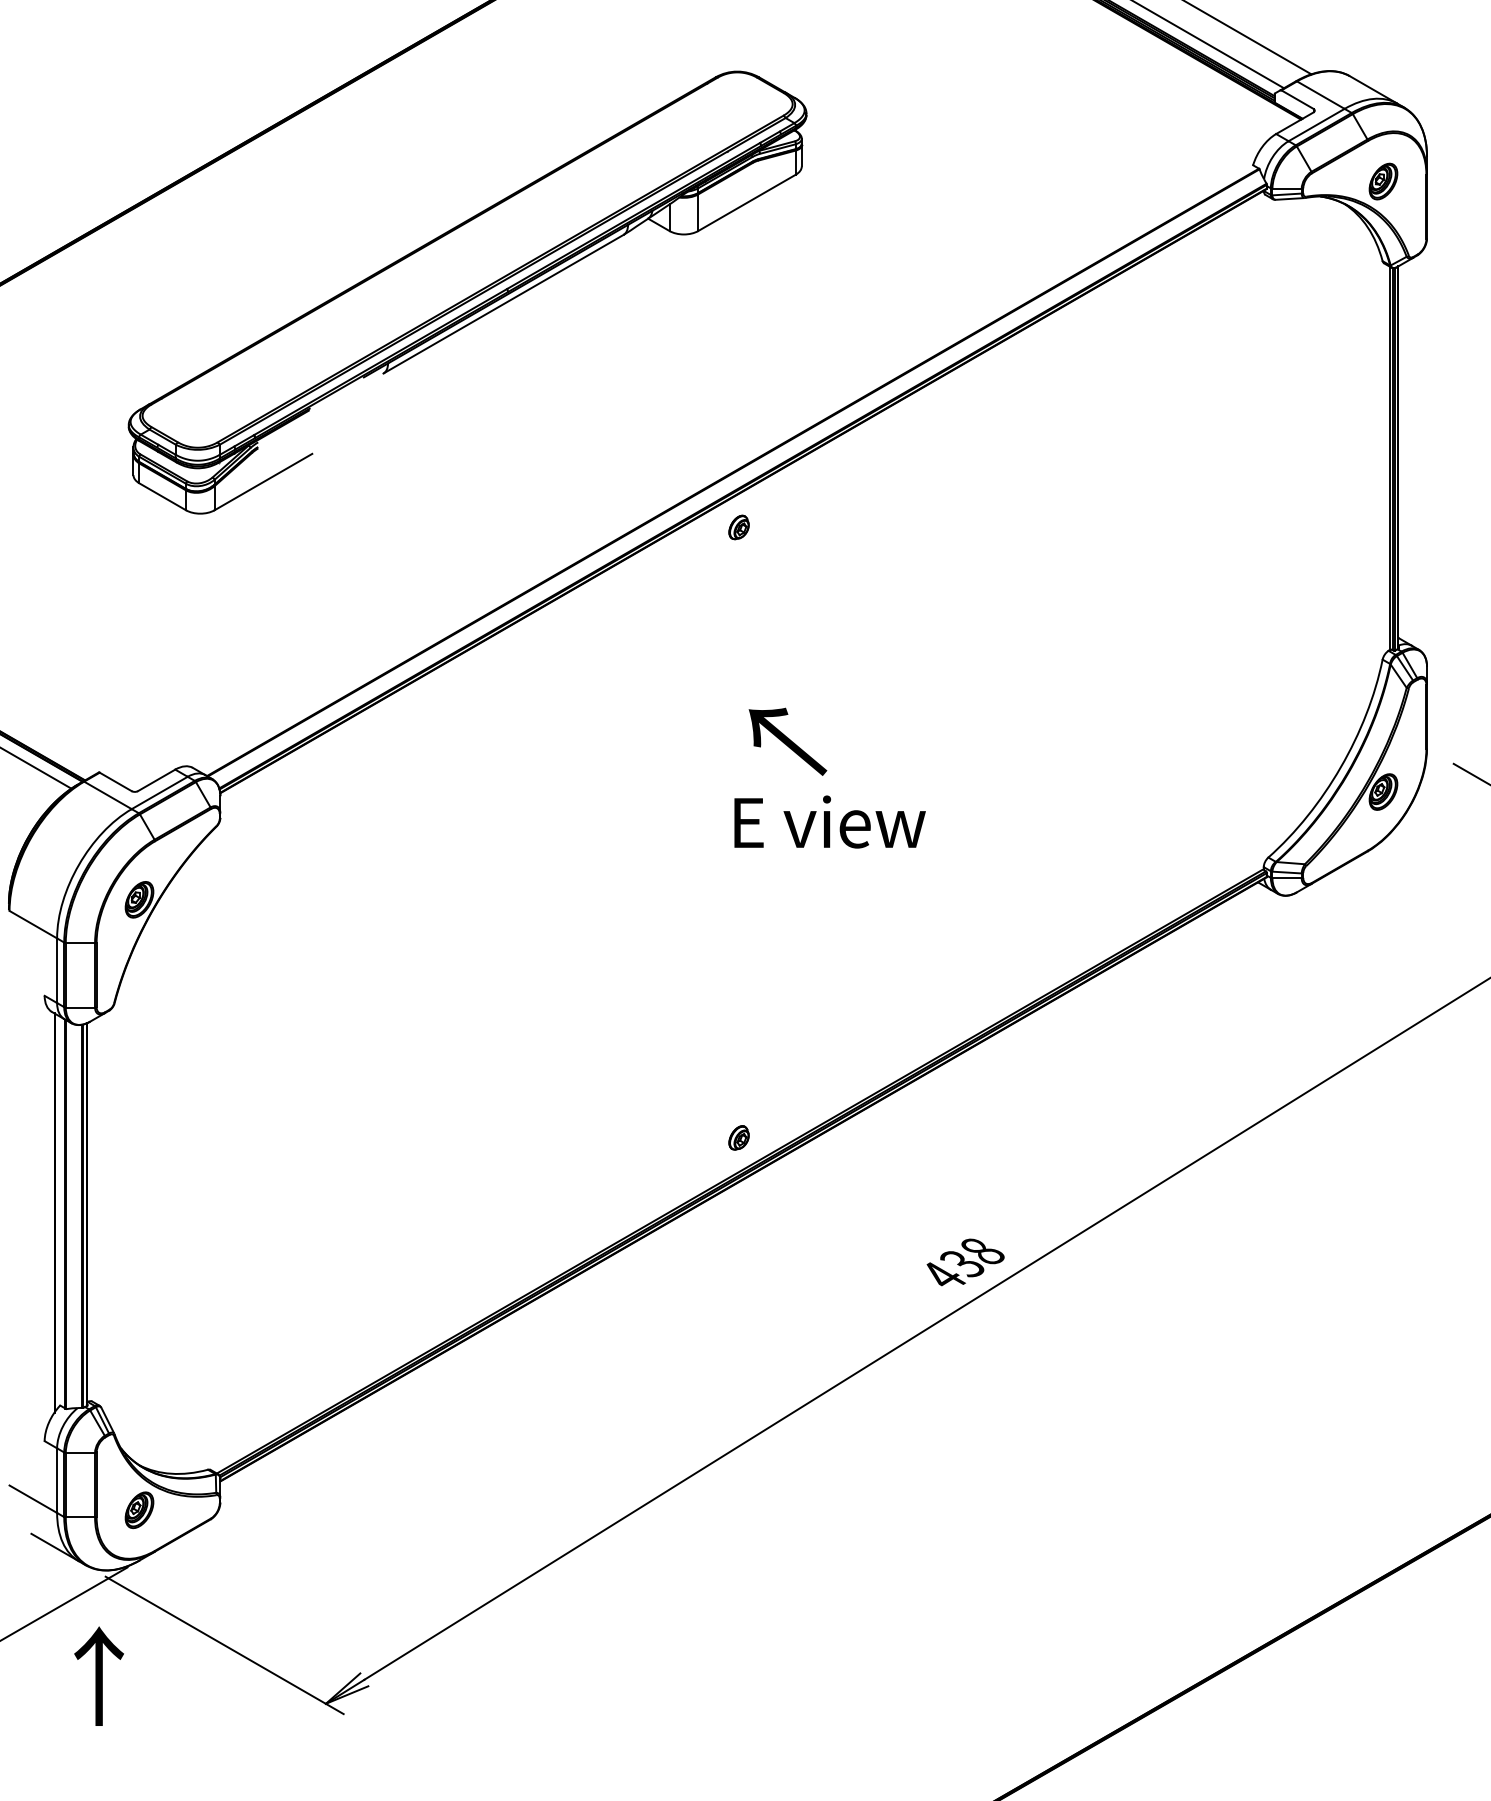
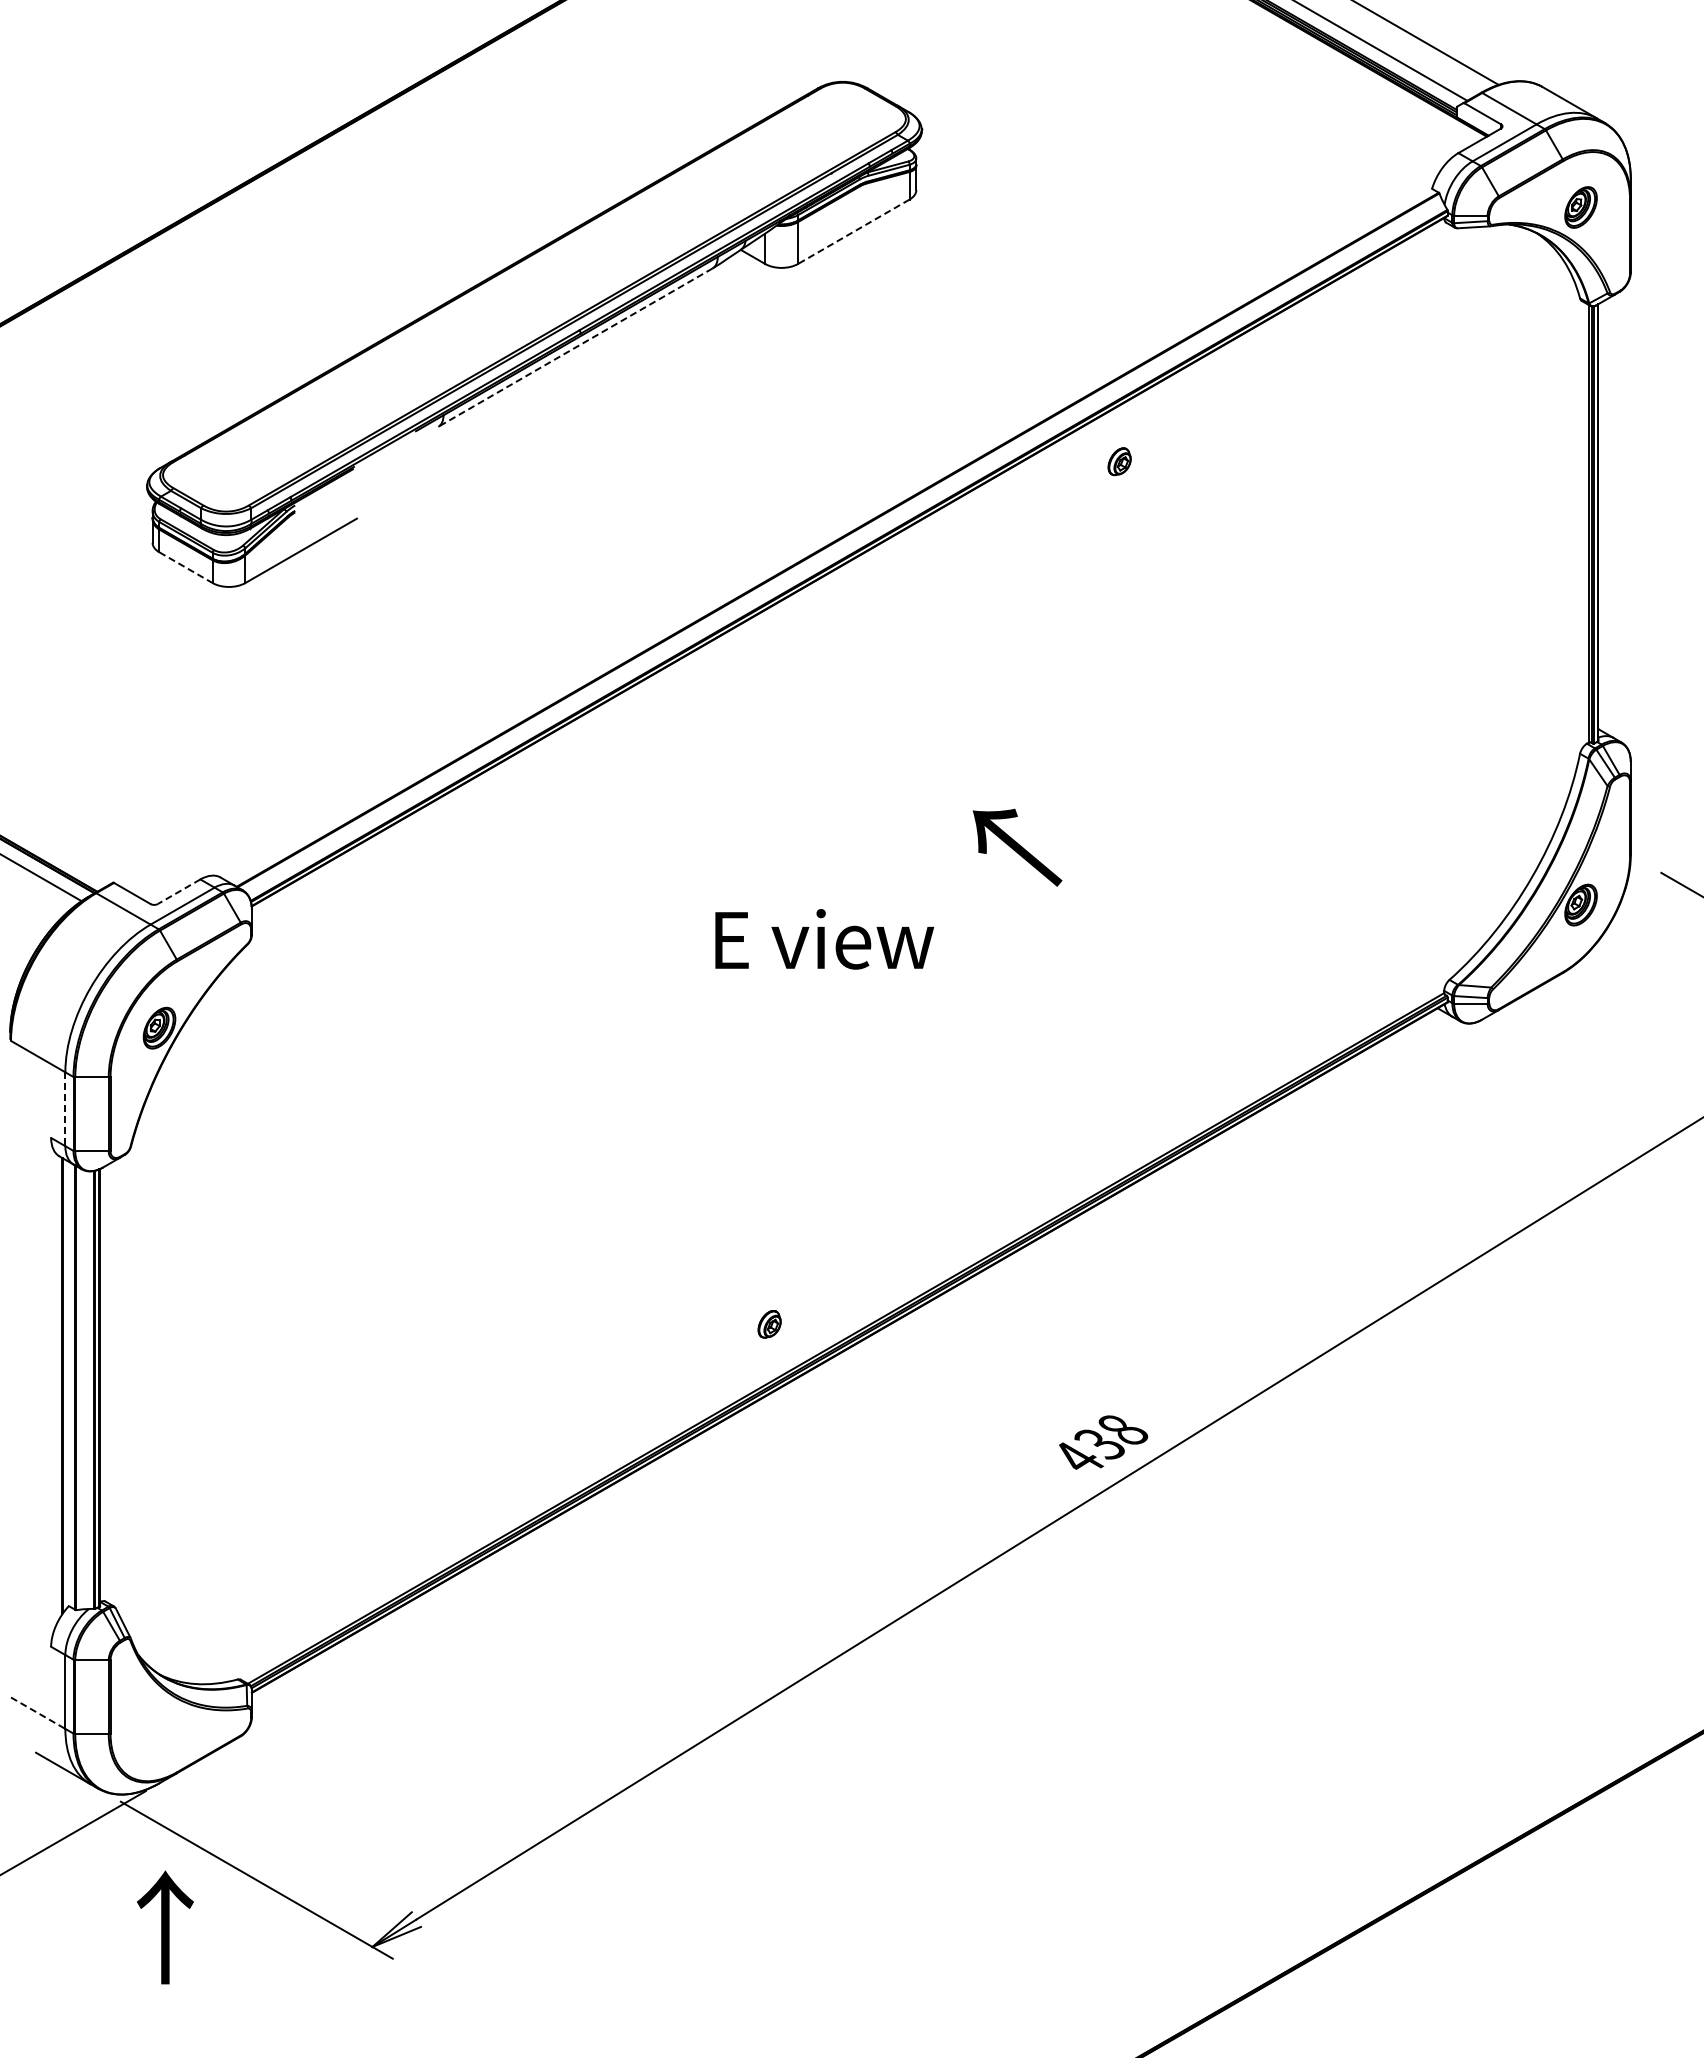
line: (746, 203) -> (853, 232), solid -> dashed
line: (503, 304) -> (575, 347), solid -> dashed
line: (163, 496) -> (186, 567), solid -> dashed
part: (738, 527) -> (1119, 461), moved
text: (787, 741) -> (1017, 847), moved
line: (156, 780) -> (179, 891), solid -> dashed
text: (829, 822) -> (824, 939), moved
line: (57, 970) -> (65, 1109), solid -> dashed
part: (738, 1138) -> (769, 1324), moved
line: (33, 1499) -> (38, 1713), solid -> dashed
part: (139, 1510) -> (159, 1725), removed
text: (99, 1676) -> (165, 1927), moved

